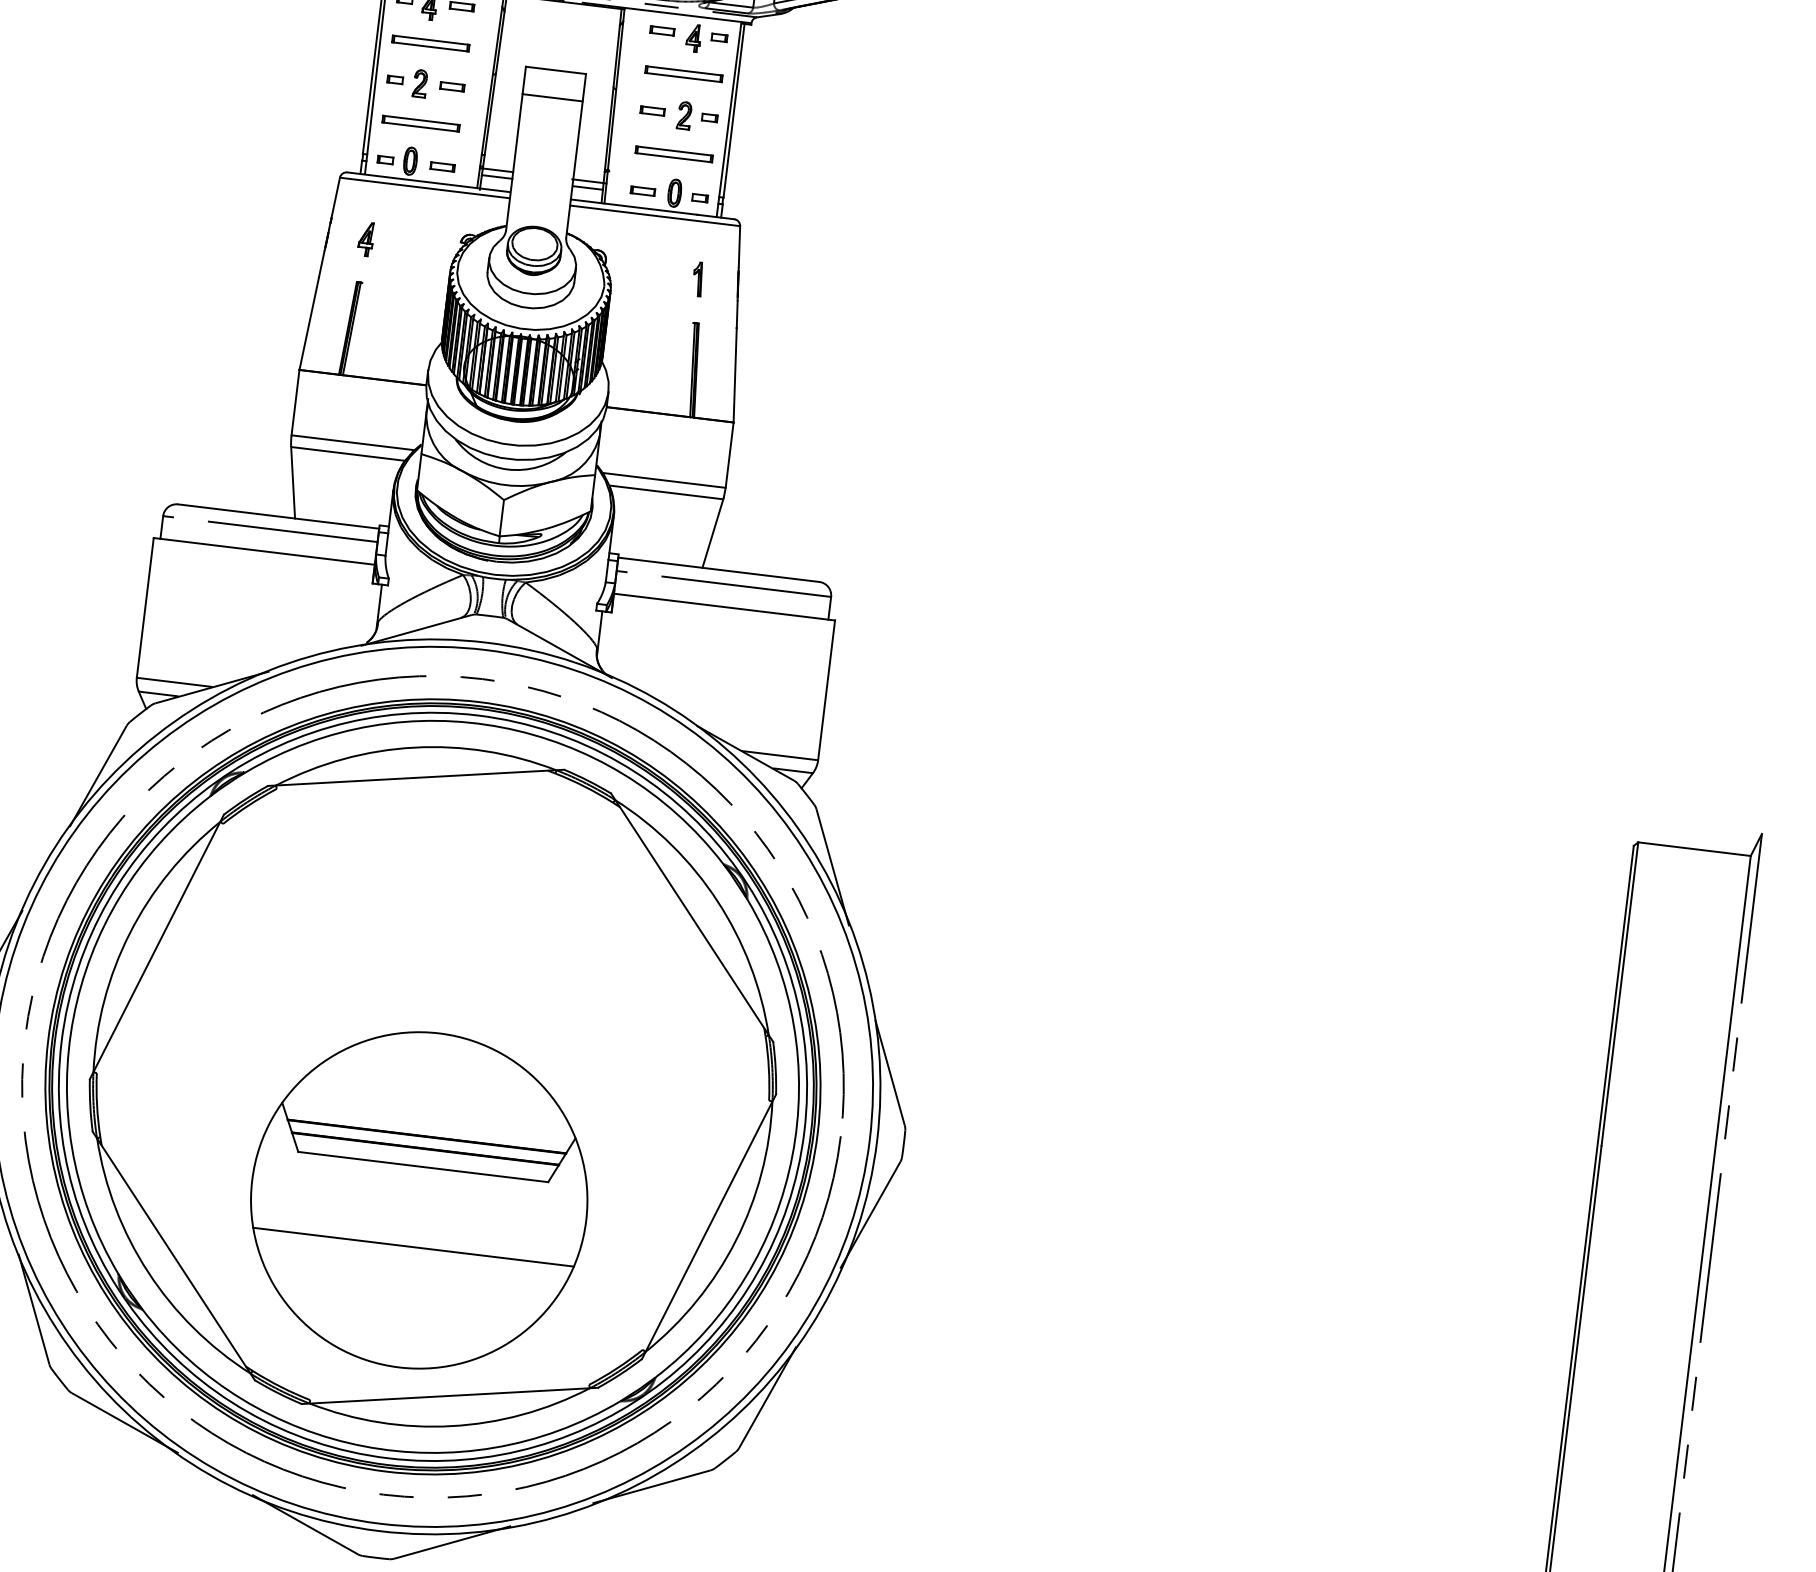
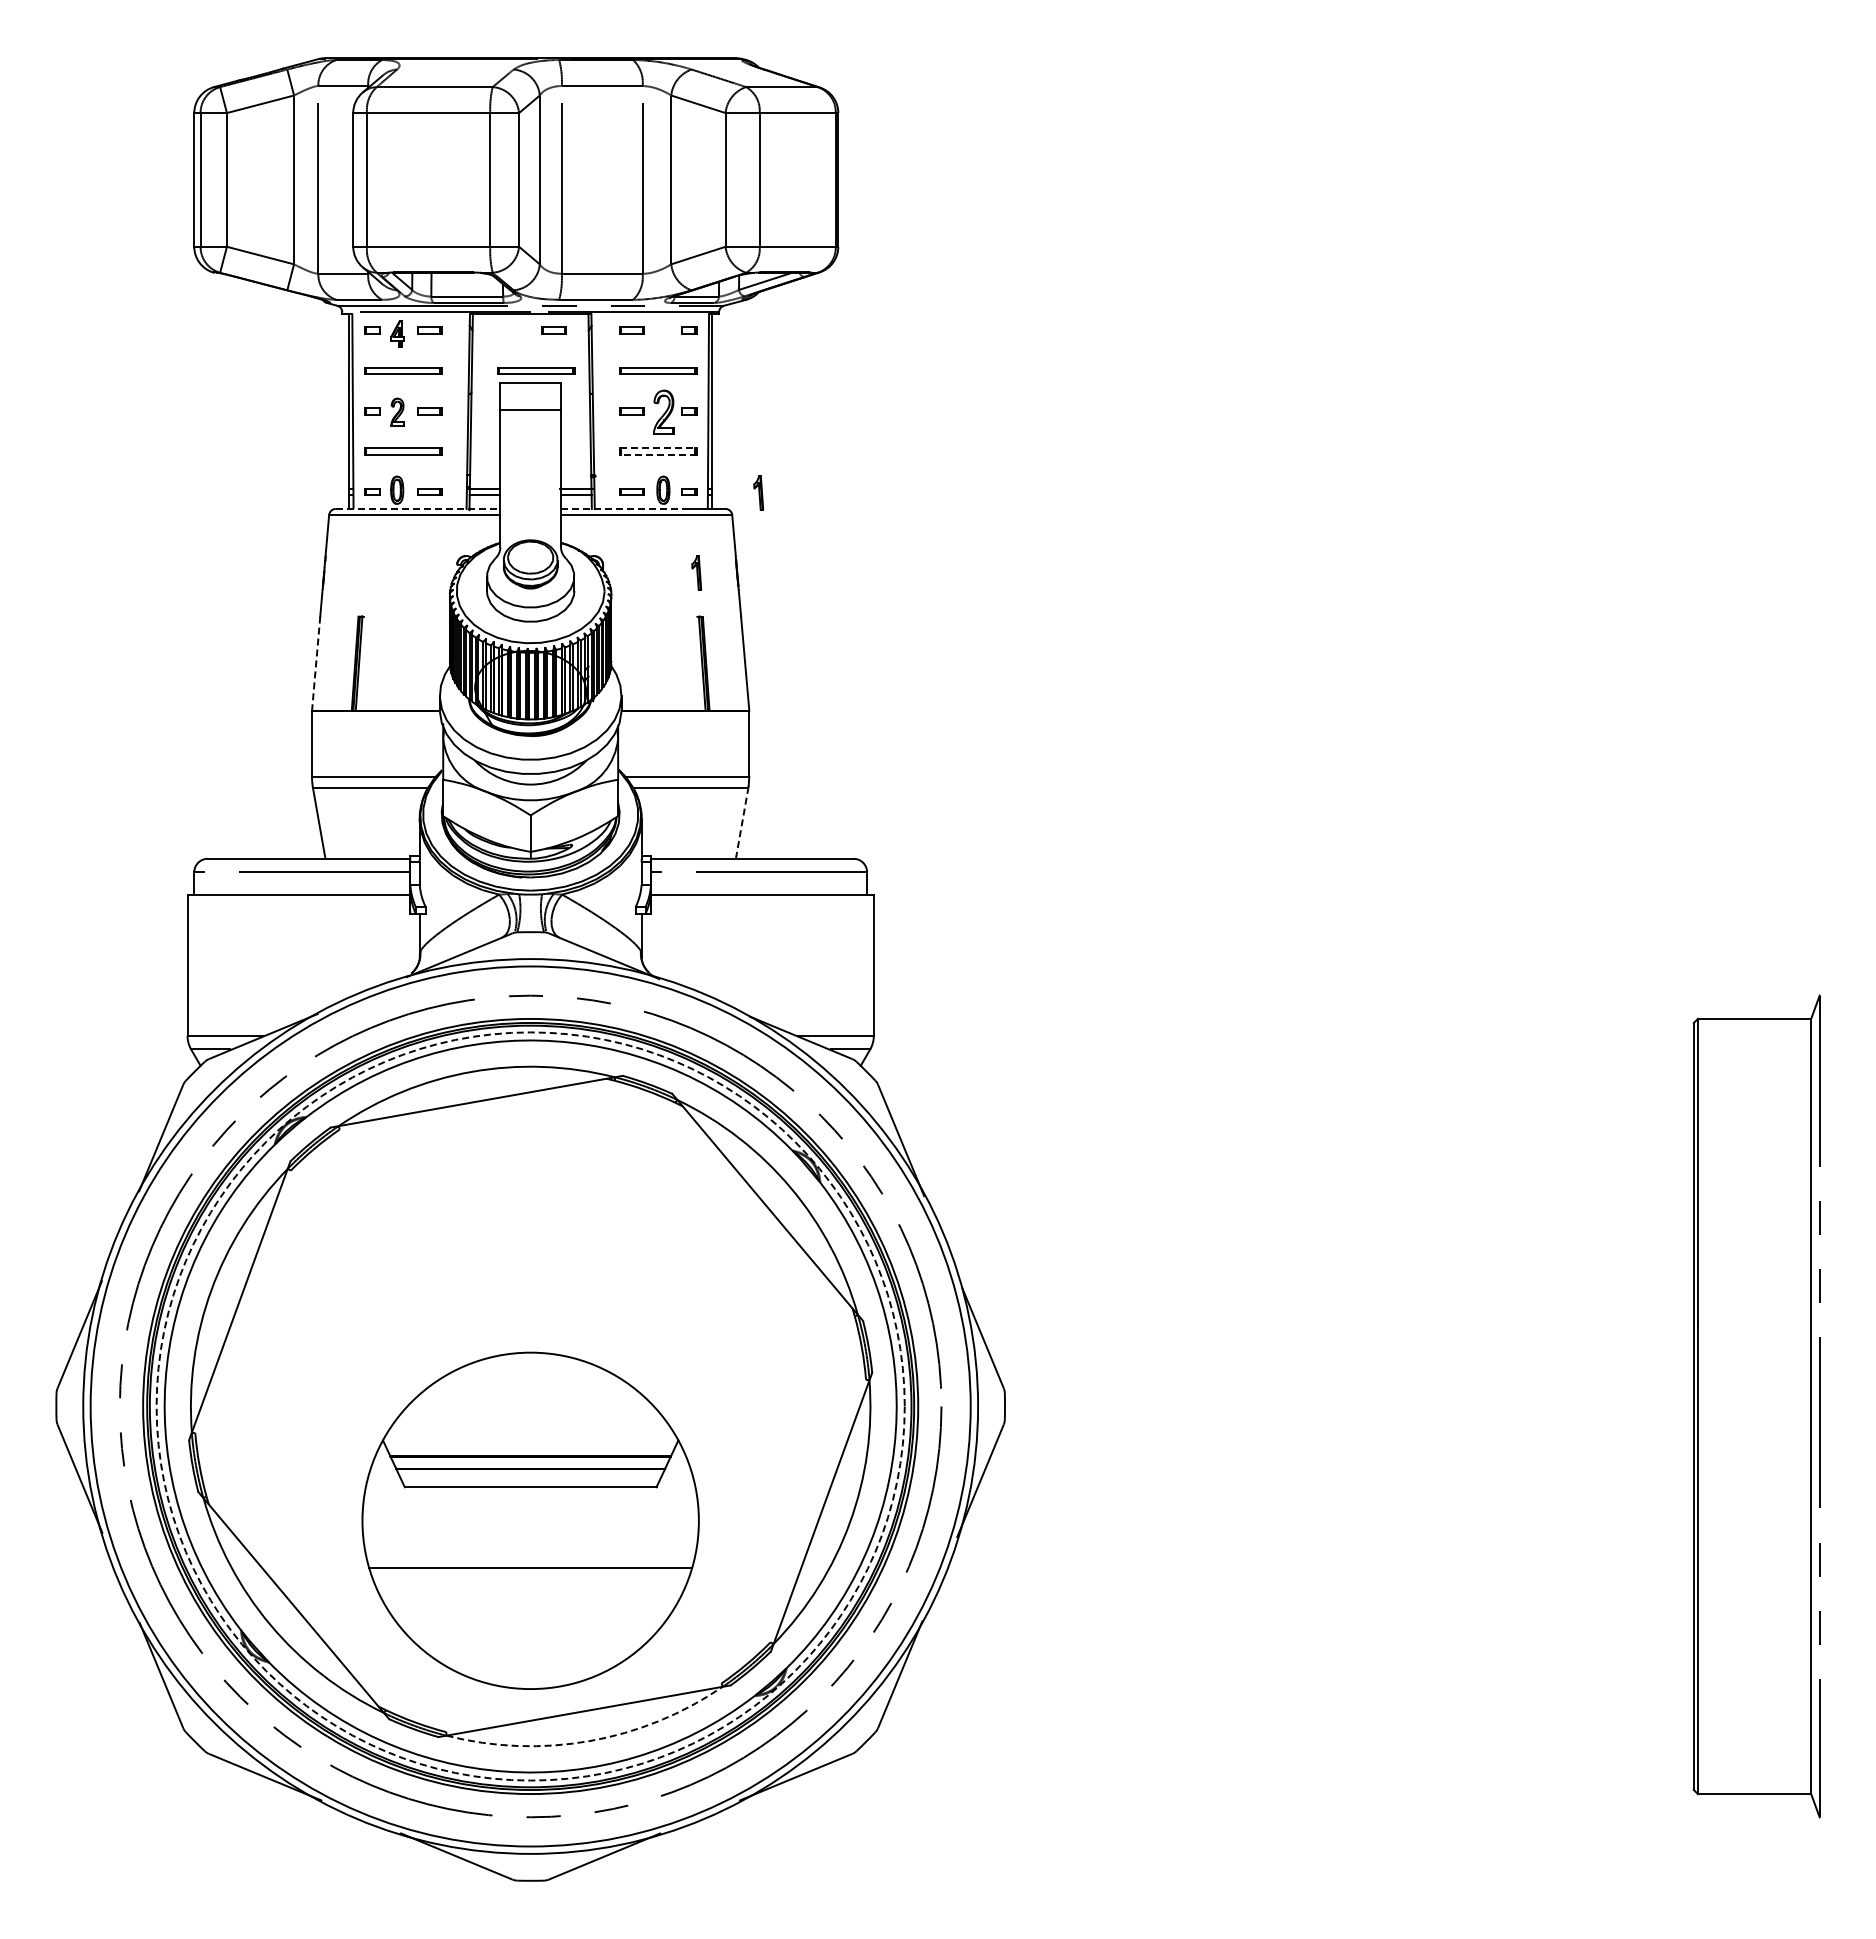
part: (584, 21) -> (553, 330), added
part: (693, 37) -> (663, 333), removed
part: (563, 59) -> (536, 370), added
part: (684, 115) -> (663, 411), size x1.6
line: (674, 151) -> (658, 448), solid -> dashed
line: (674, 158) -> (658, 455), solid -> dashed
line: (428, 181) -> (417, 508), solid -> dashed
line: (633, 206) -> (624, 508), solid -> dashed
part: (768, 206) -> (758, 492), added
part: (366, 238) -> (362, 572), removed
line: (309, 324) -> (316, 664), solid -> dashed
line: (713, 533) -> (742, 823), solid -> dashed
circle: (432, 1086) -> (530, 1406), solid -> dashed
arc: (451, 1426) -> (589, 1741), solid -> dashed

